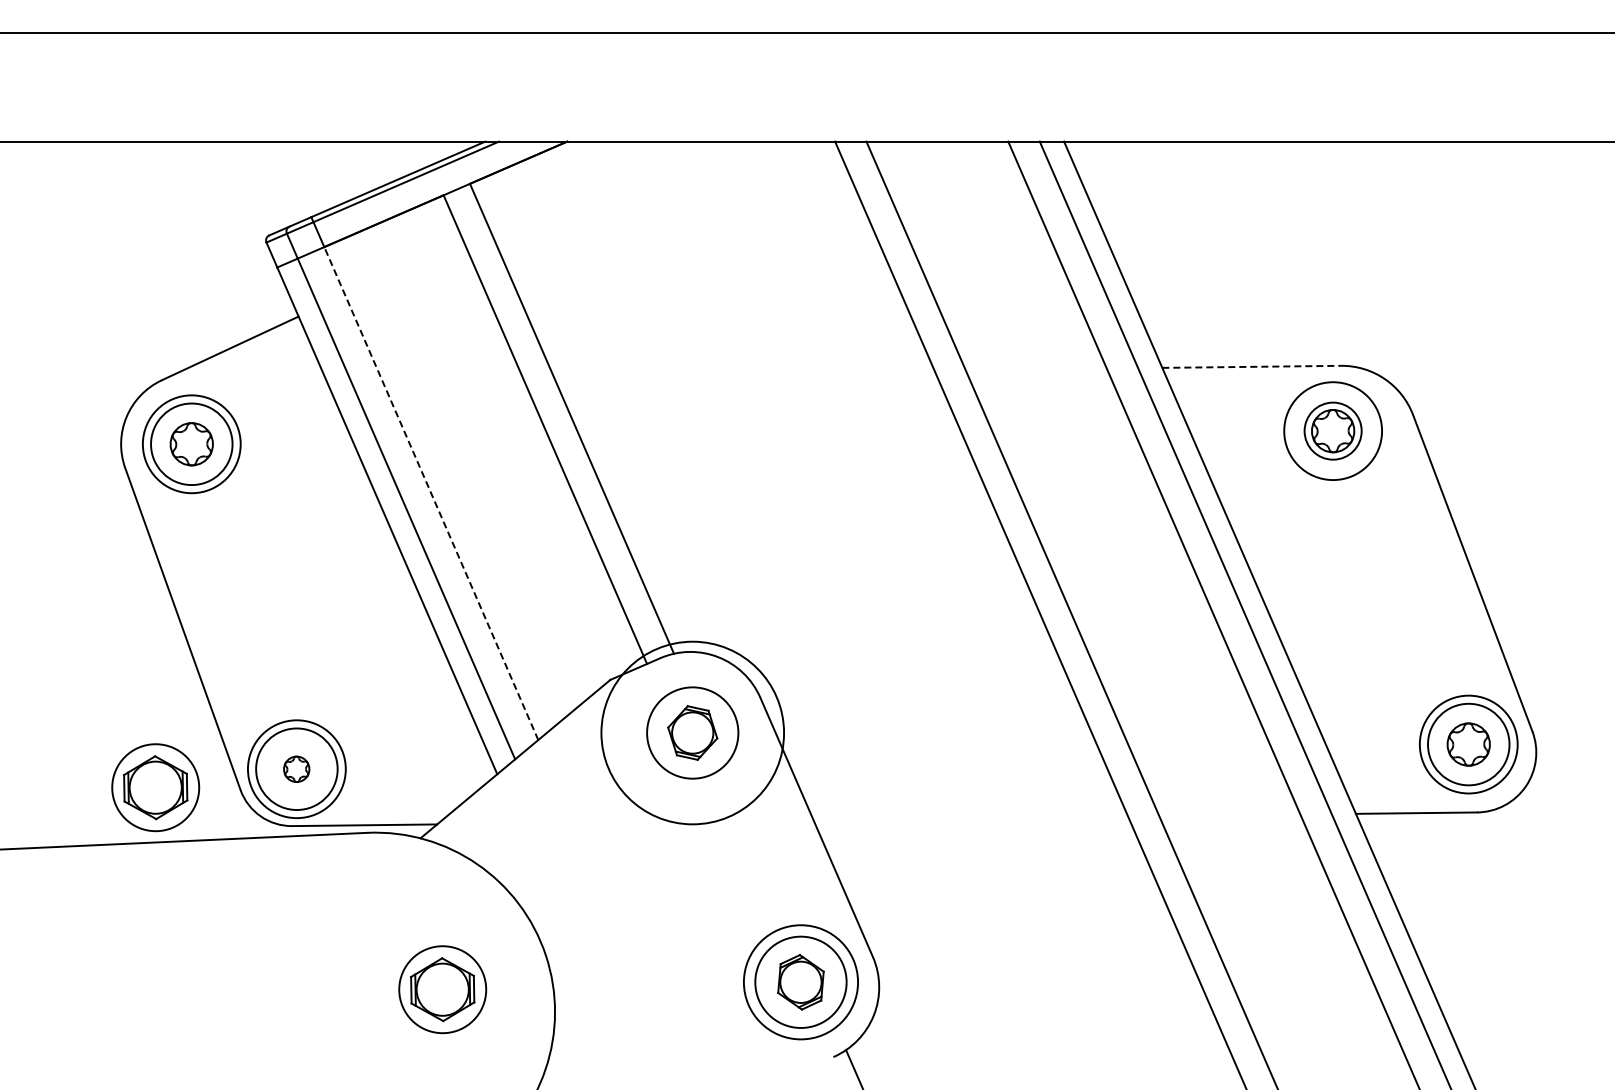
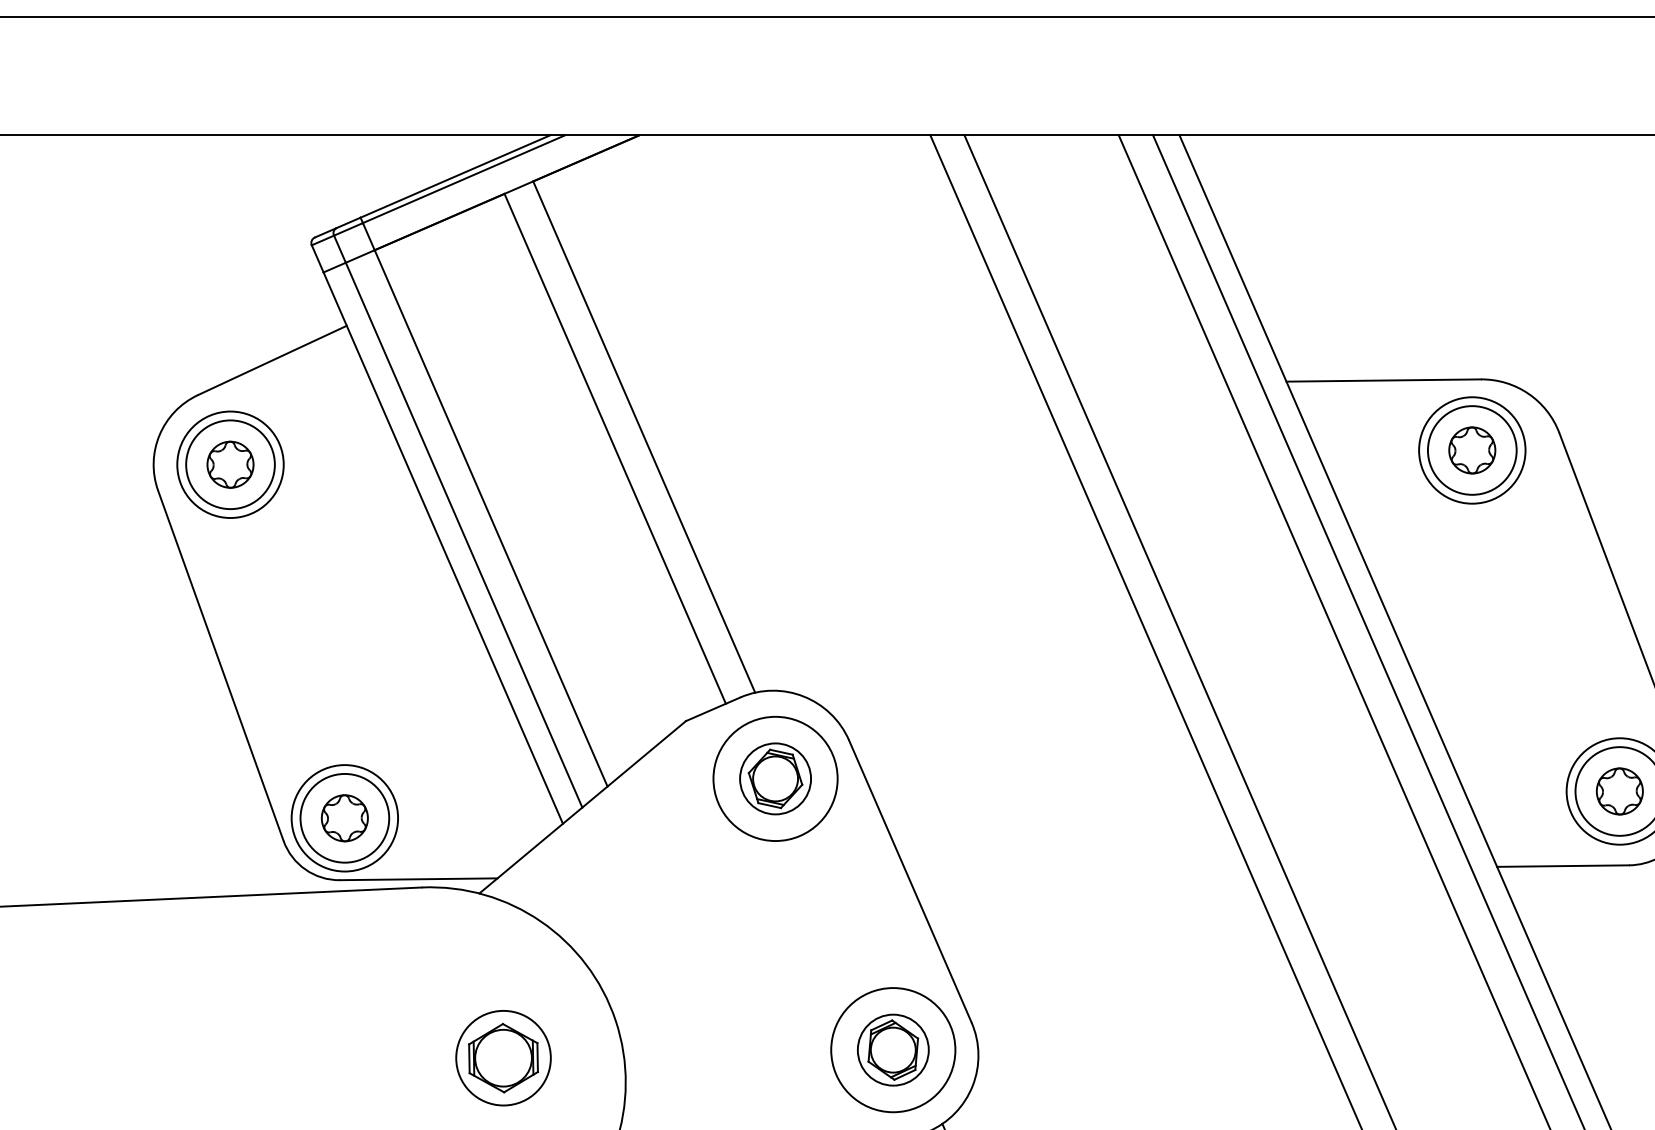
line: (1252, 366) -> (1384, 380), dashed -> solid
circle: (1332, 430) -> (1471, 449), size x1.43
line: (431, 493) -> (491, 518), dashed -> solid
circle: (692, 732) -> (775, 778), size x0.62
circle: (692, 732) -> (775, 778), size x0.71
part: (296, 769) -> (344, 818), size x1.67
part: (155, 787) -> (191, 838), removed
circle: (800, 981) -> (892, 1049), size x0.71

